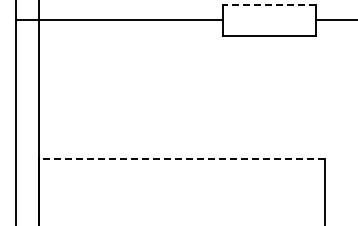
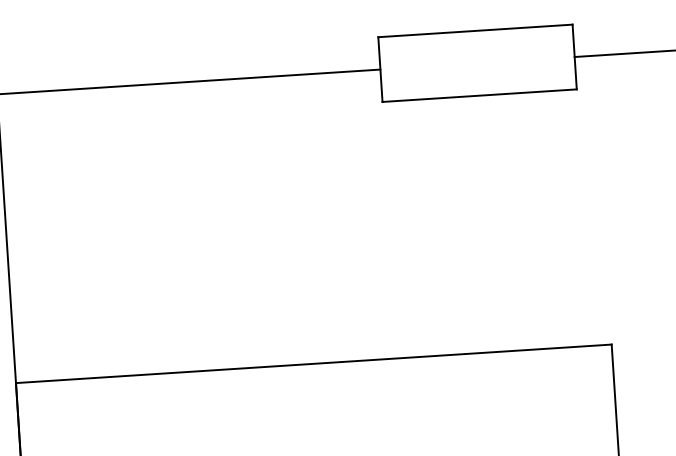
line: (269, 4) -> (474, 30), dashed -> solid
line: (181, 158) -> (312, 363), dashed -> solid

